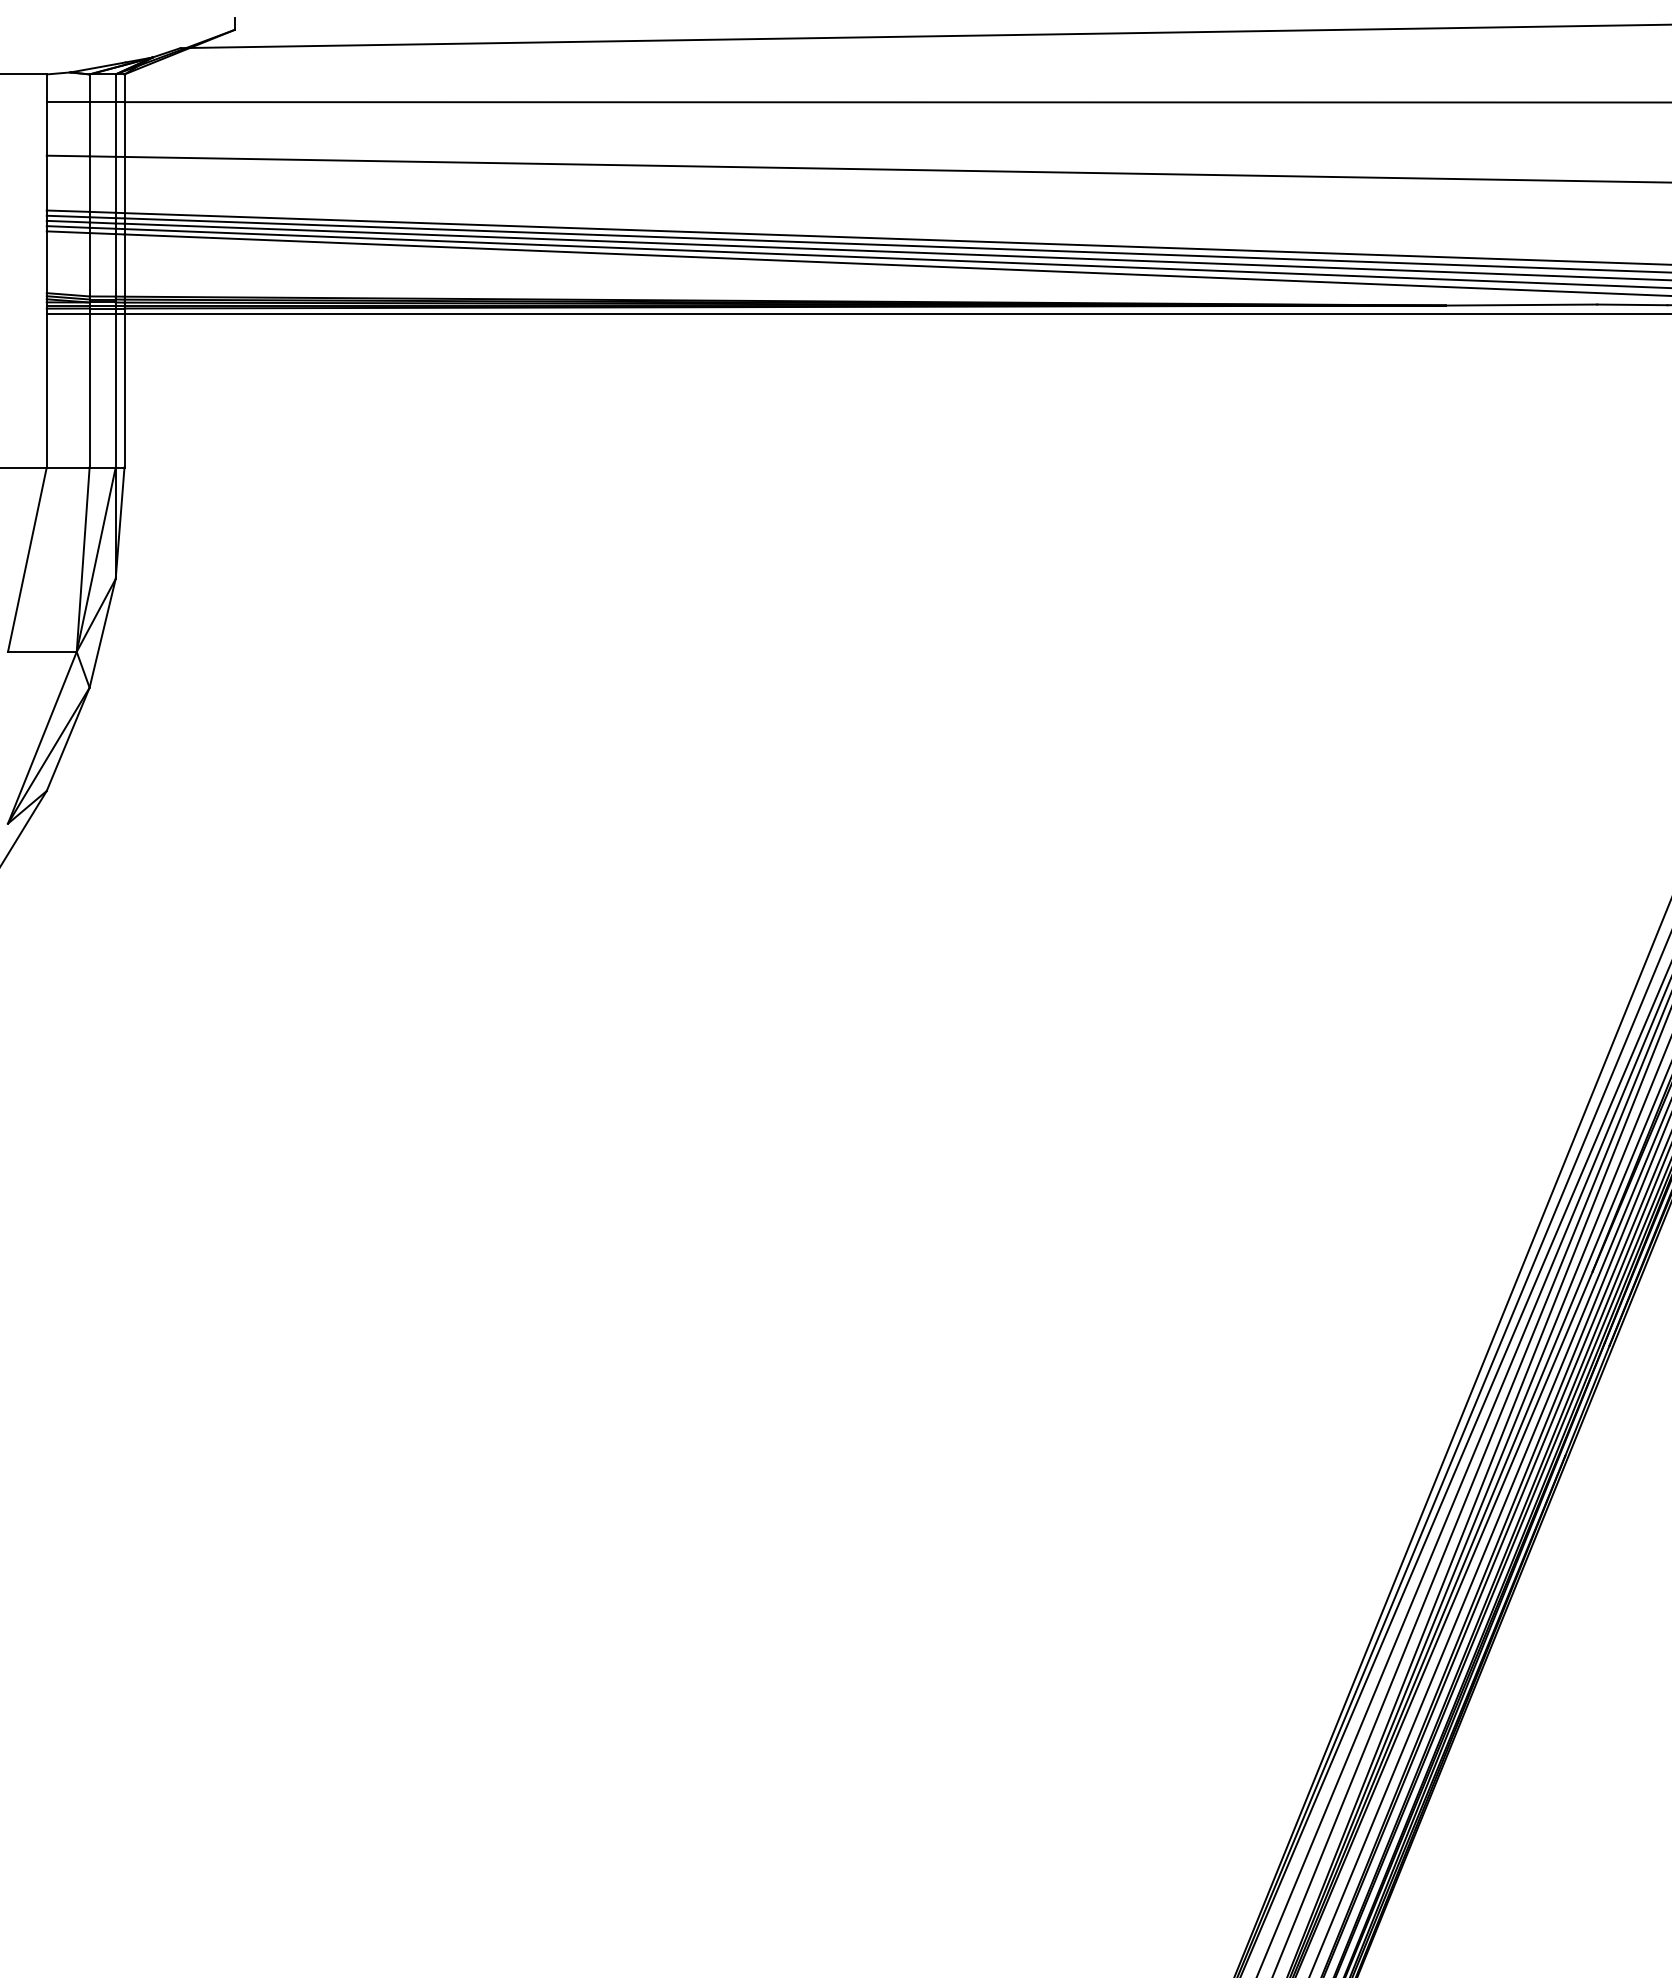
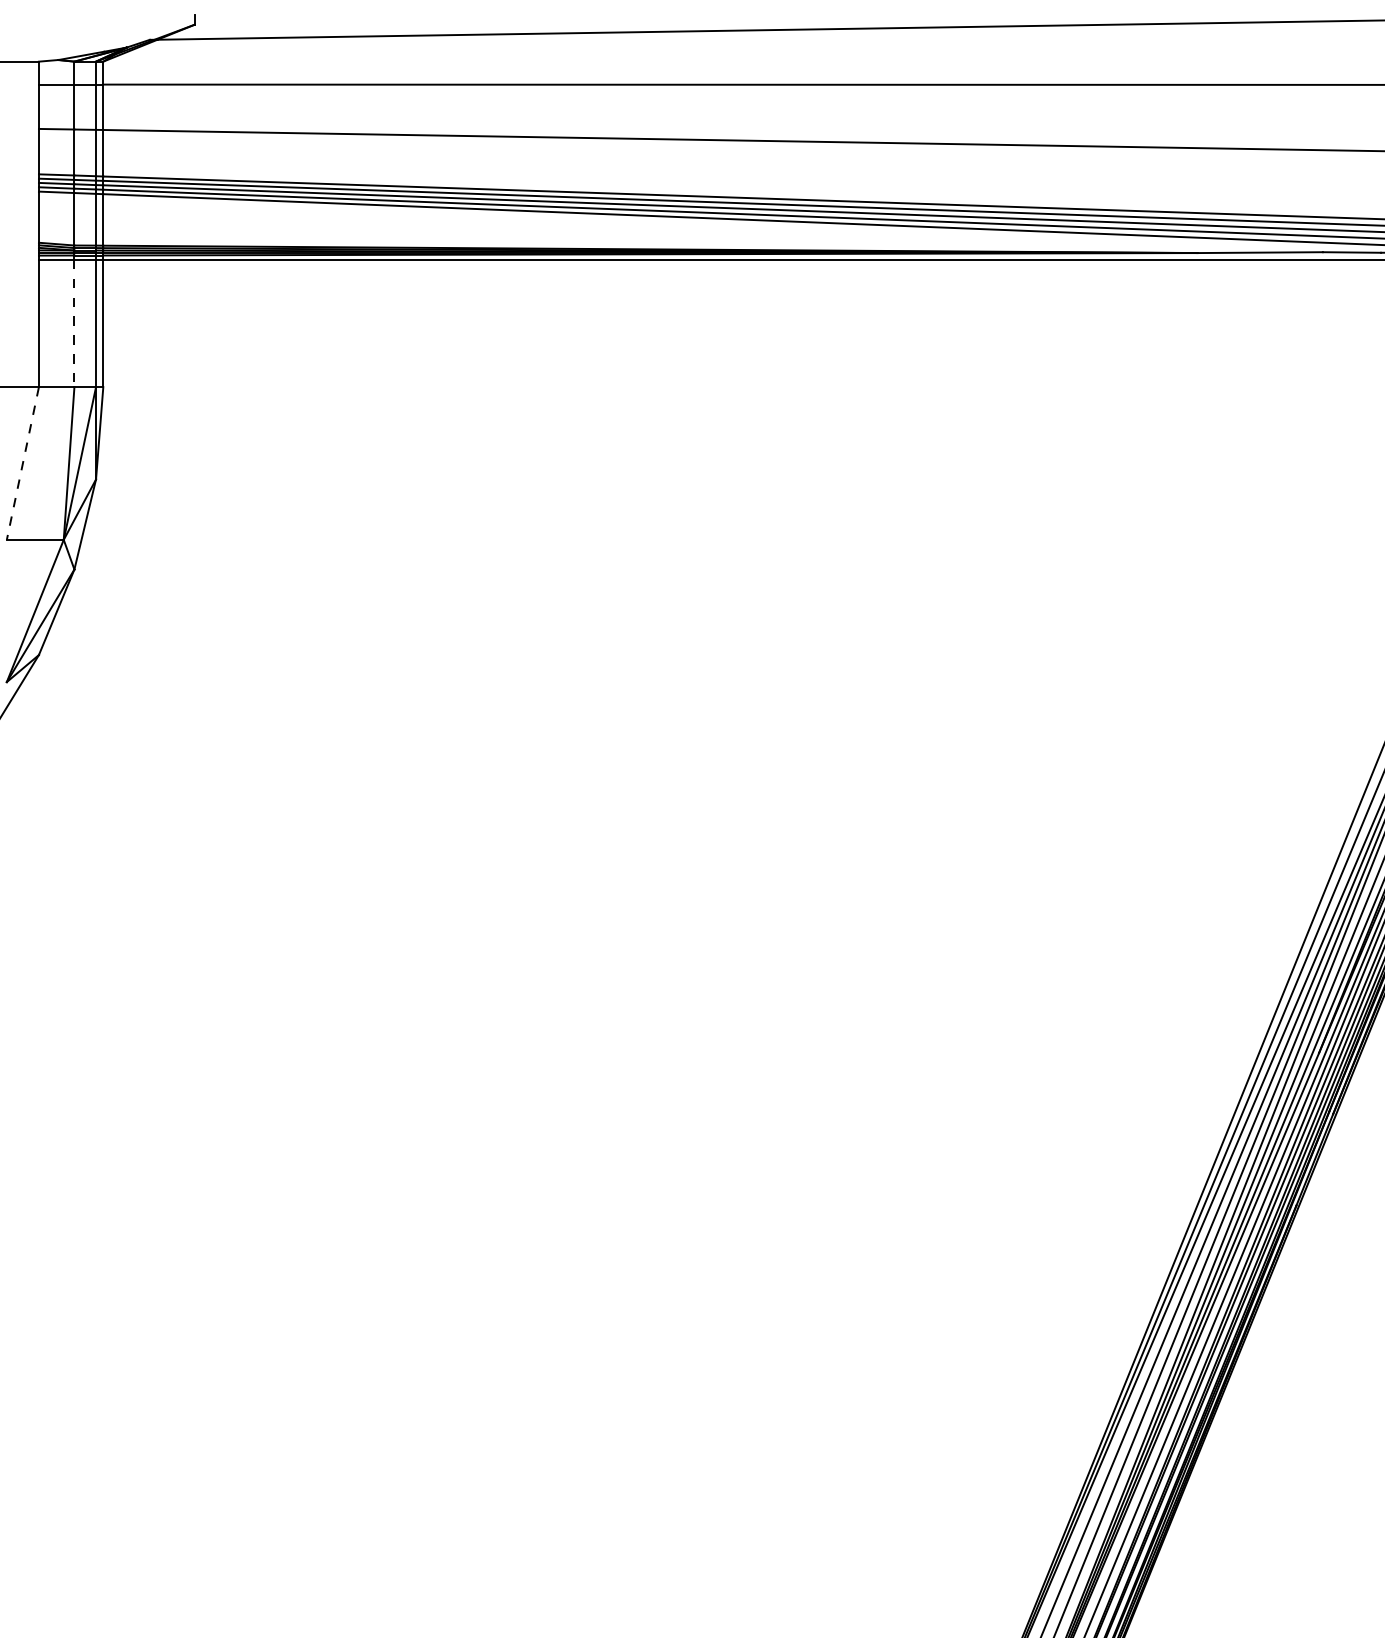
line: (89, 390) -> (74, 323), solid -> dashed
line: (26, 560) -> (22, 464), solid -> dashed

